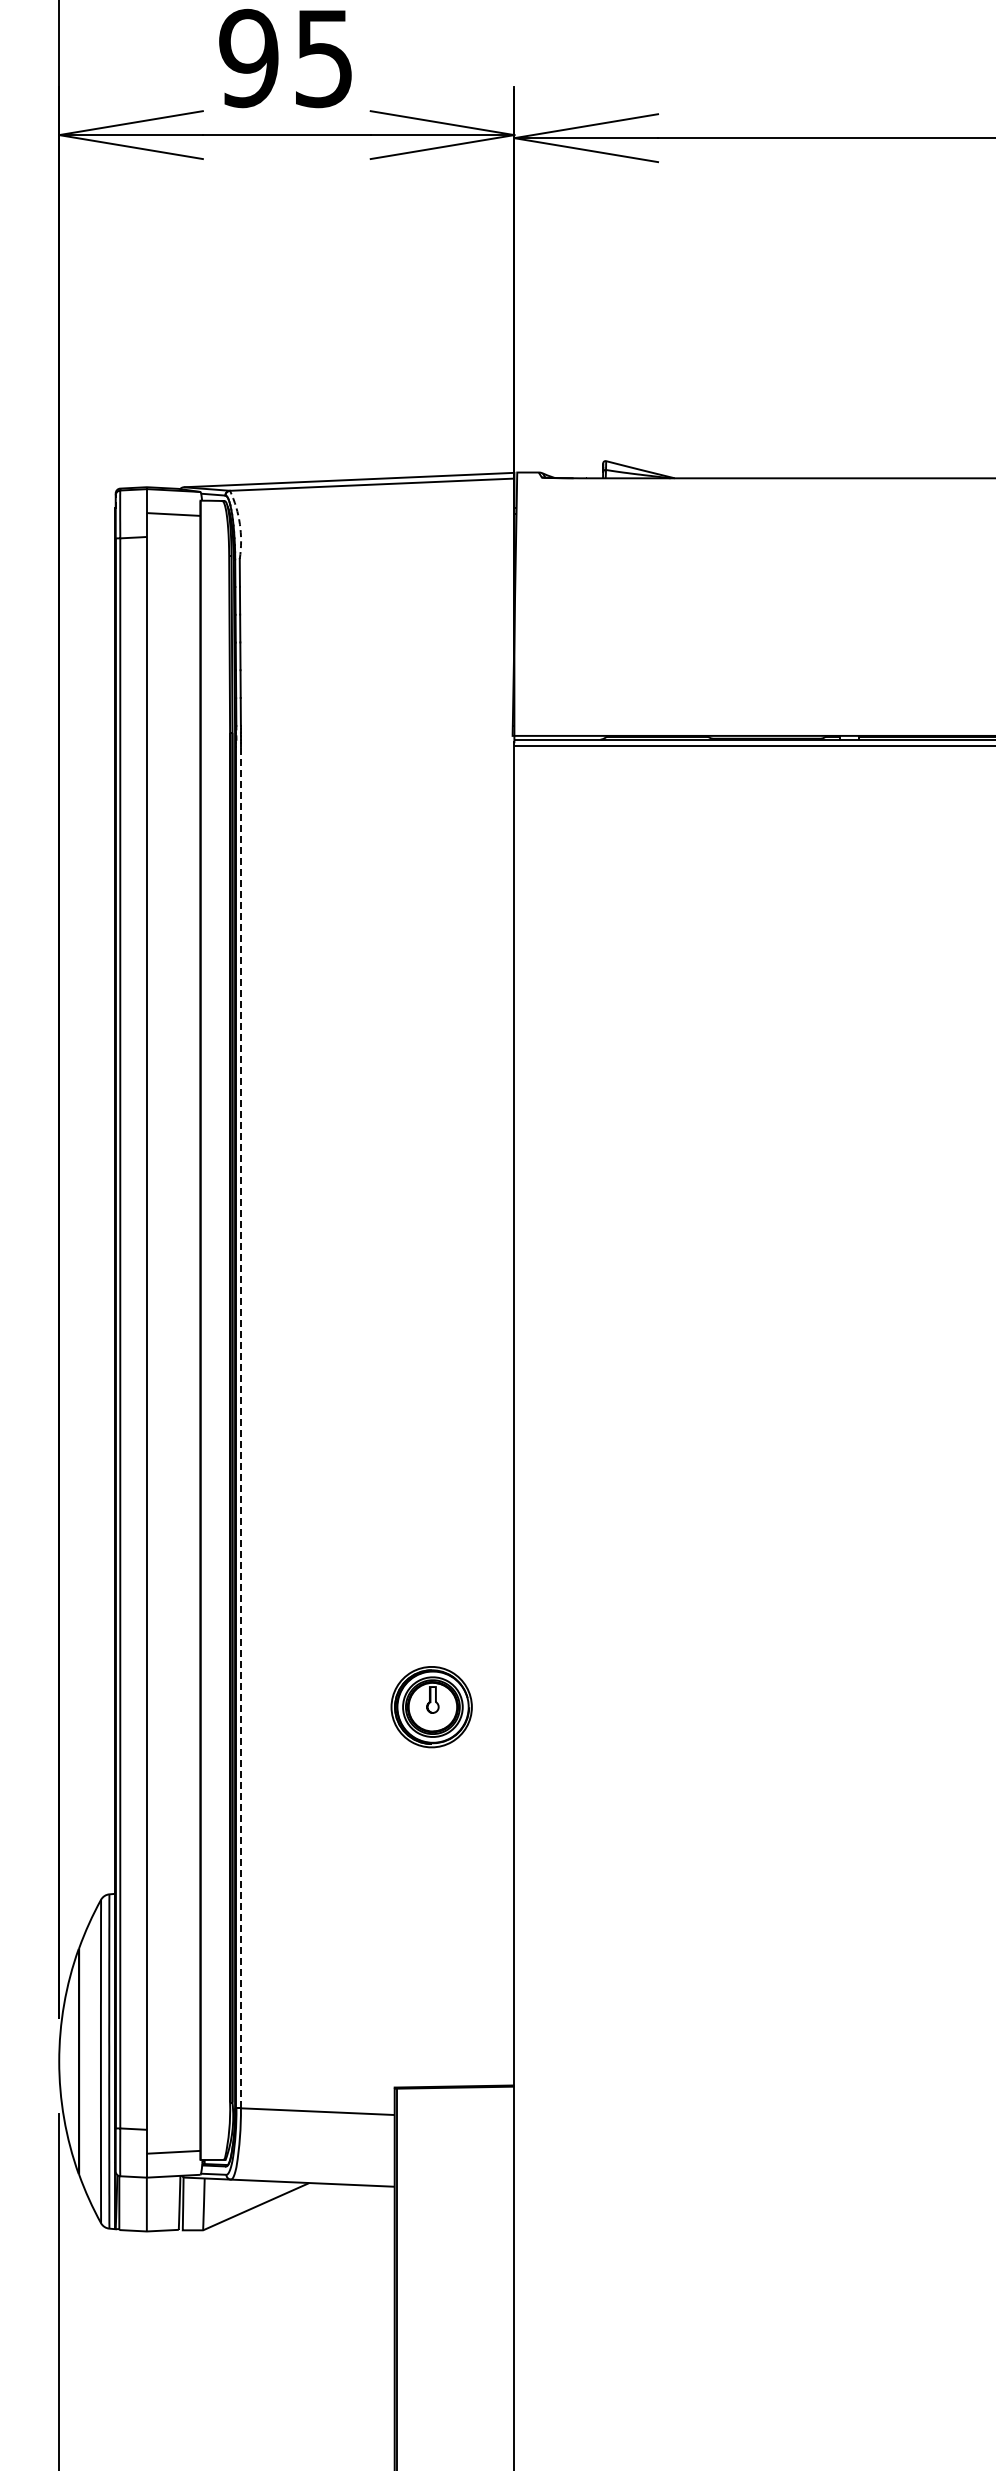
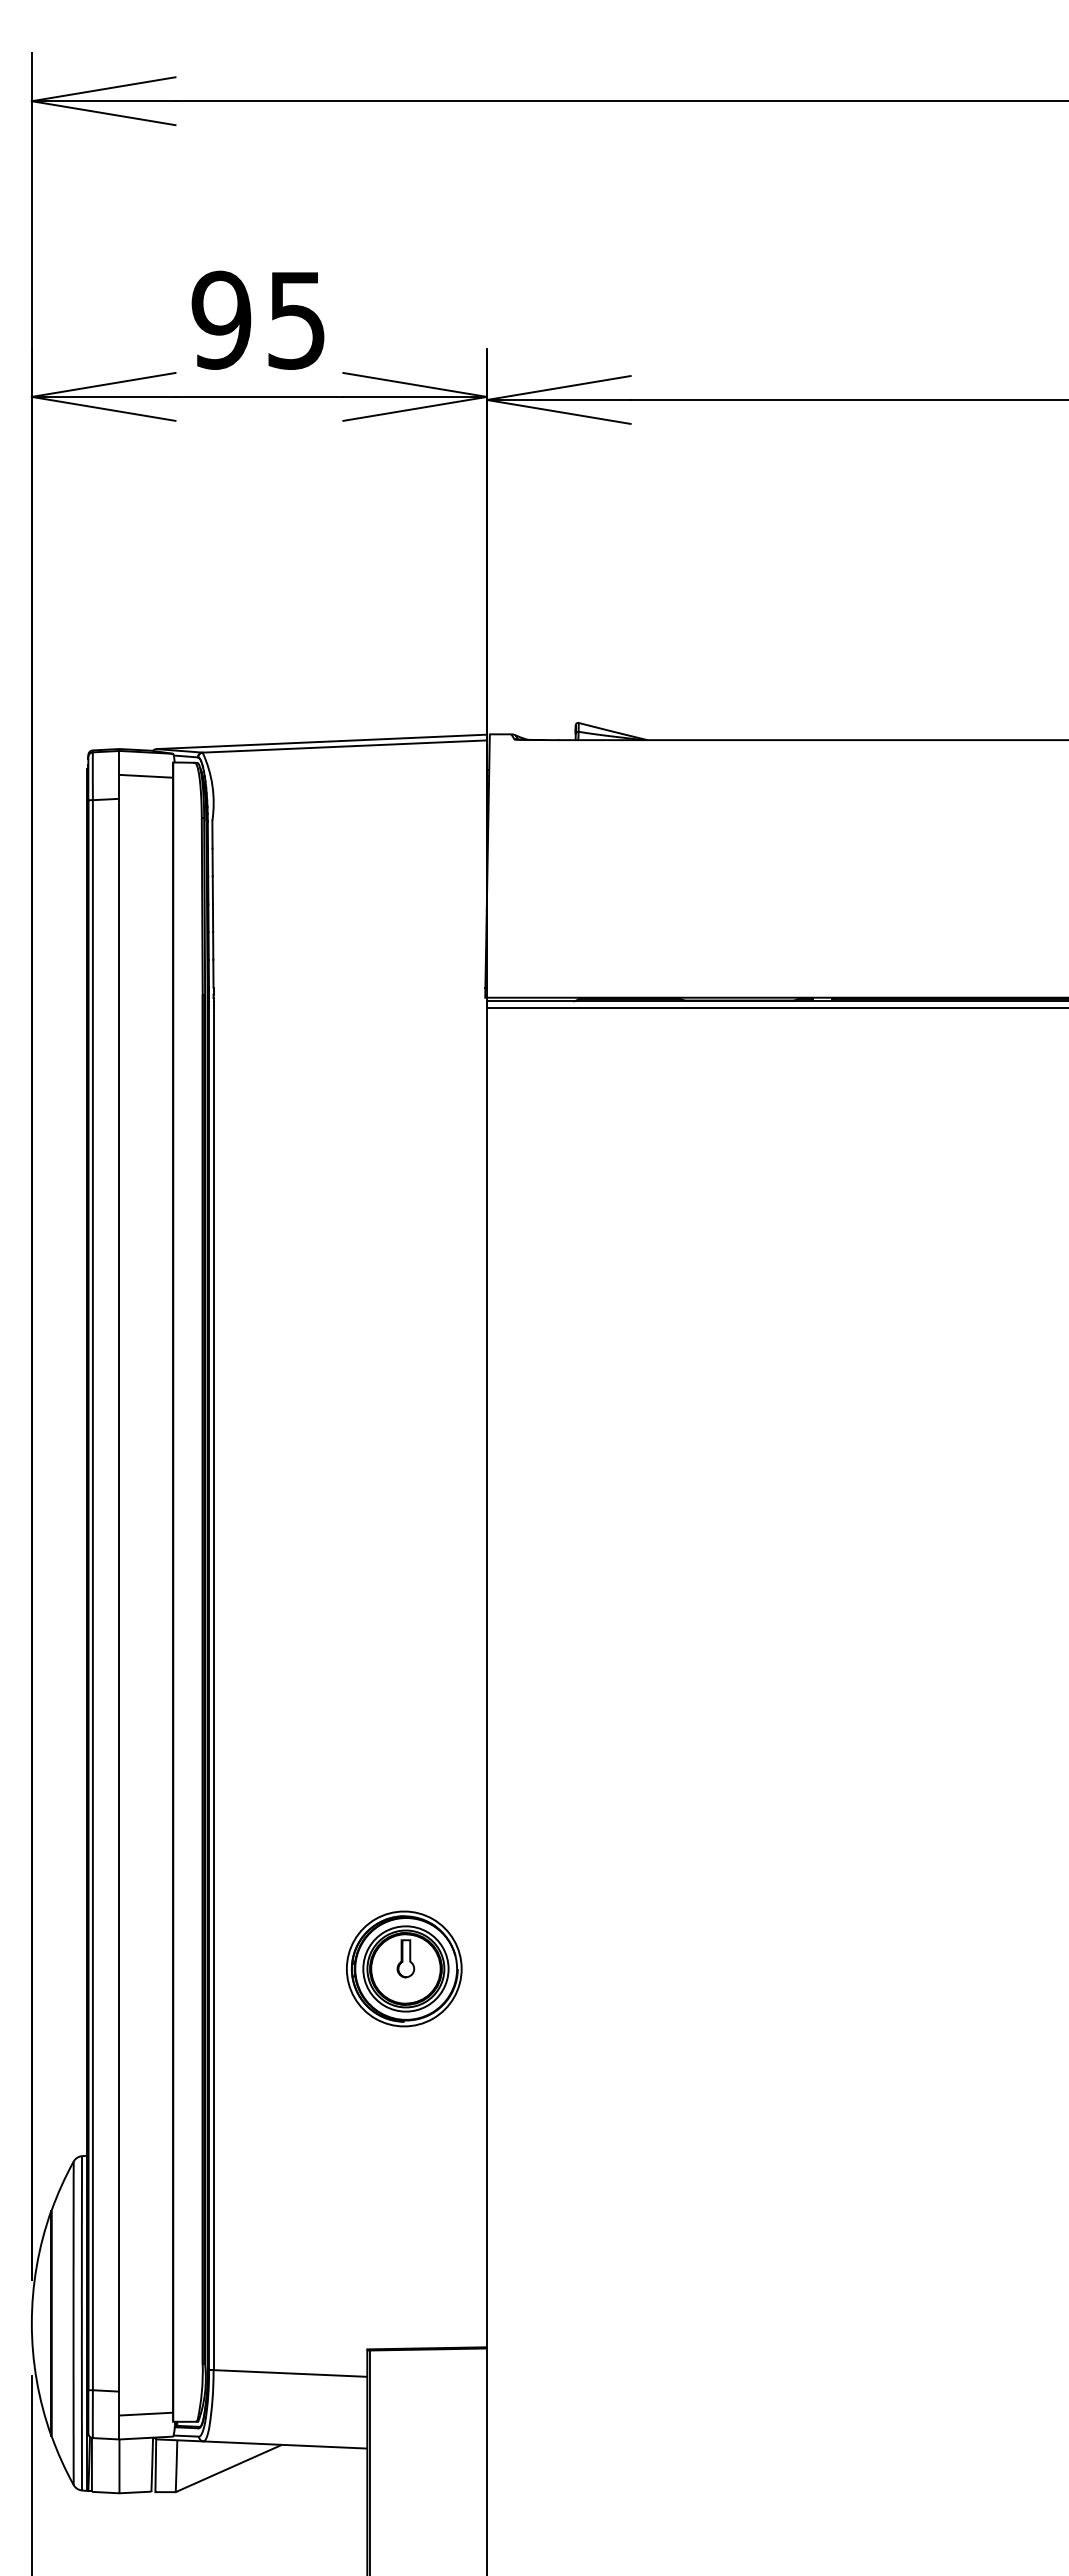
arc: (239, 524) -> (212, 786), dashed -> solid
line: (240, 1427) -> (213, 1689), dashed -> solid
part: (431, 1706) -> (404, 1968), size x1.43

